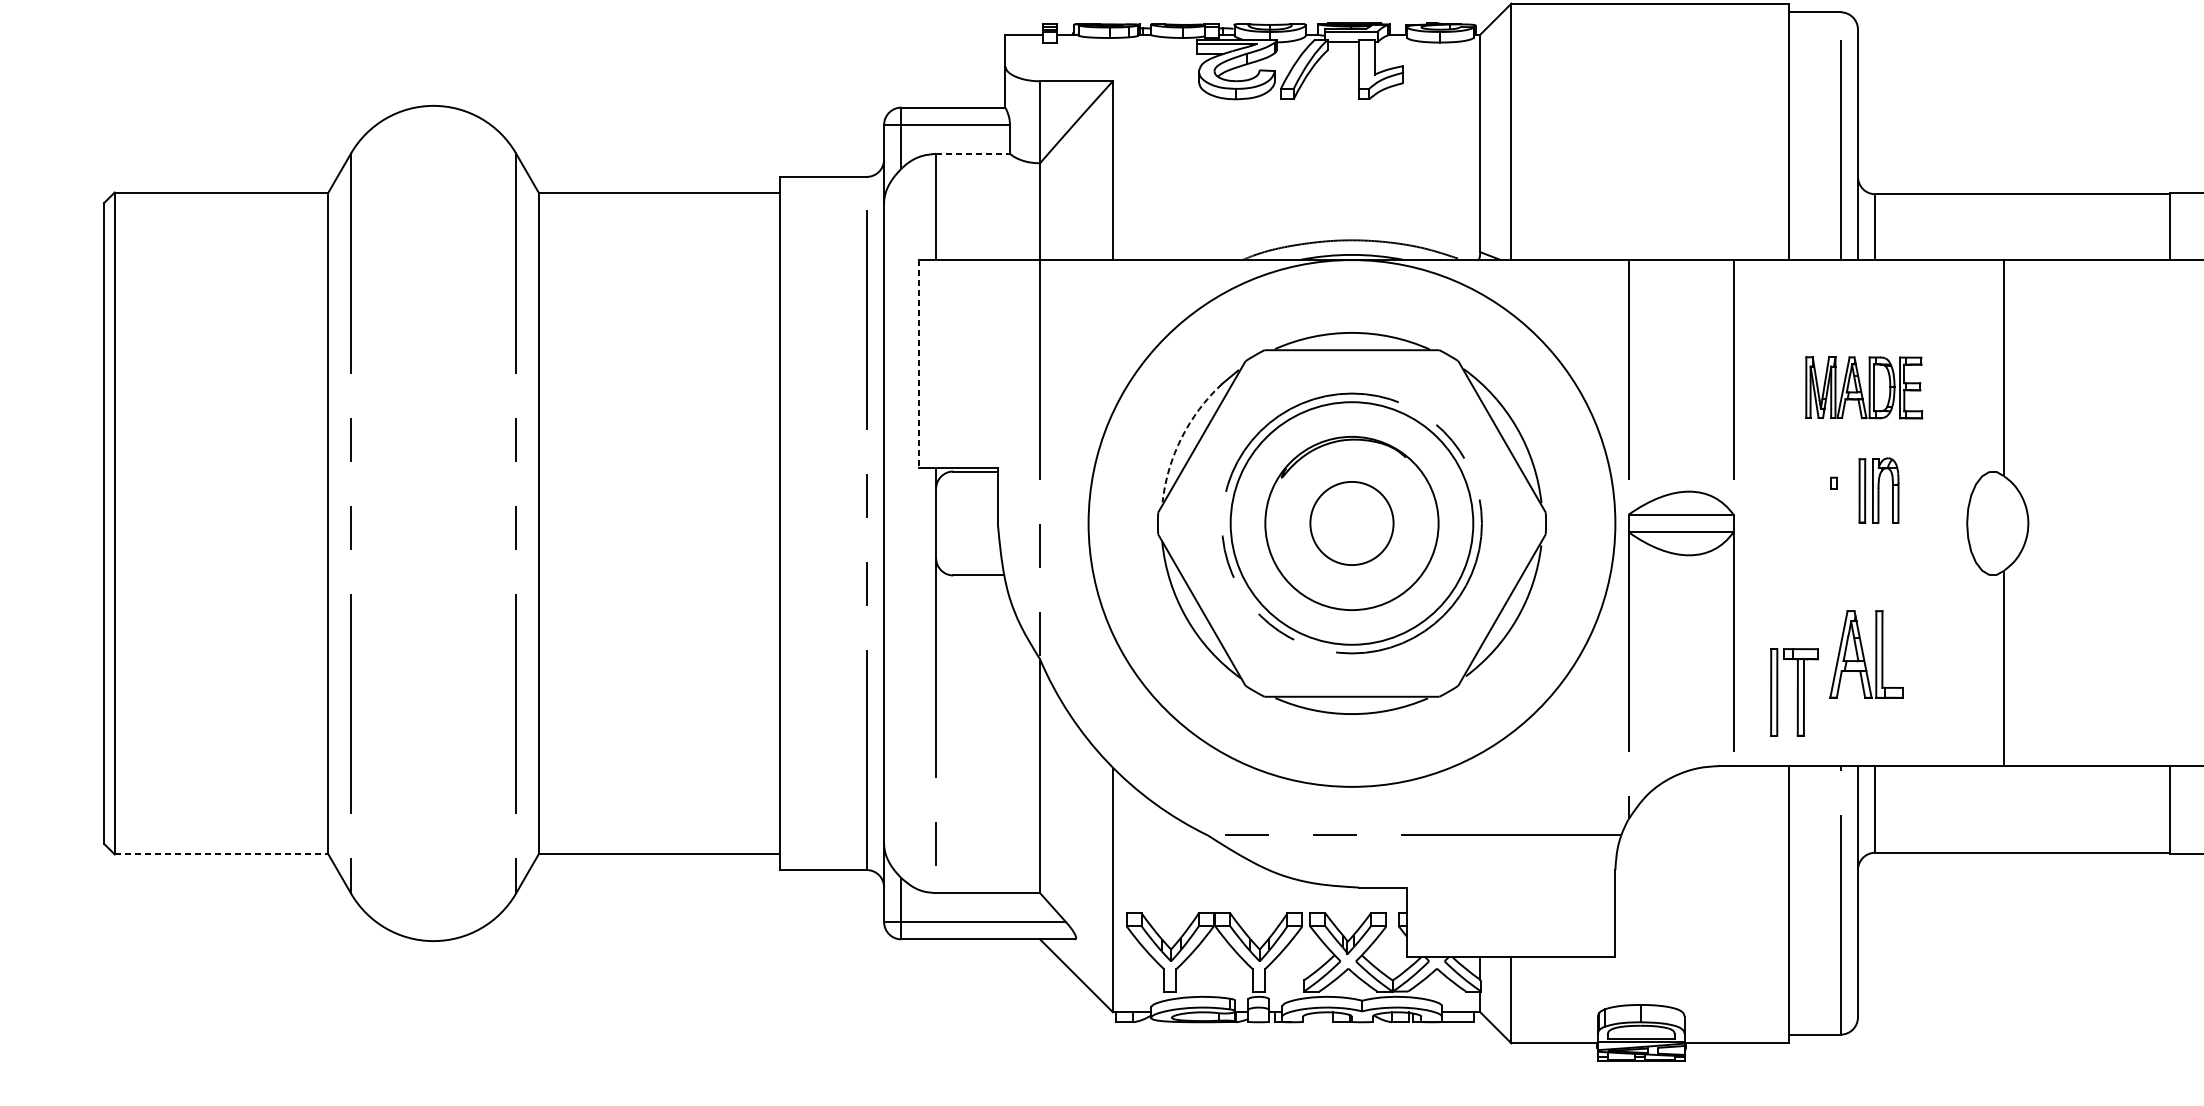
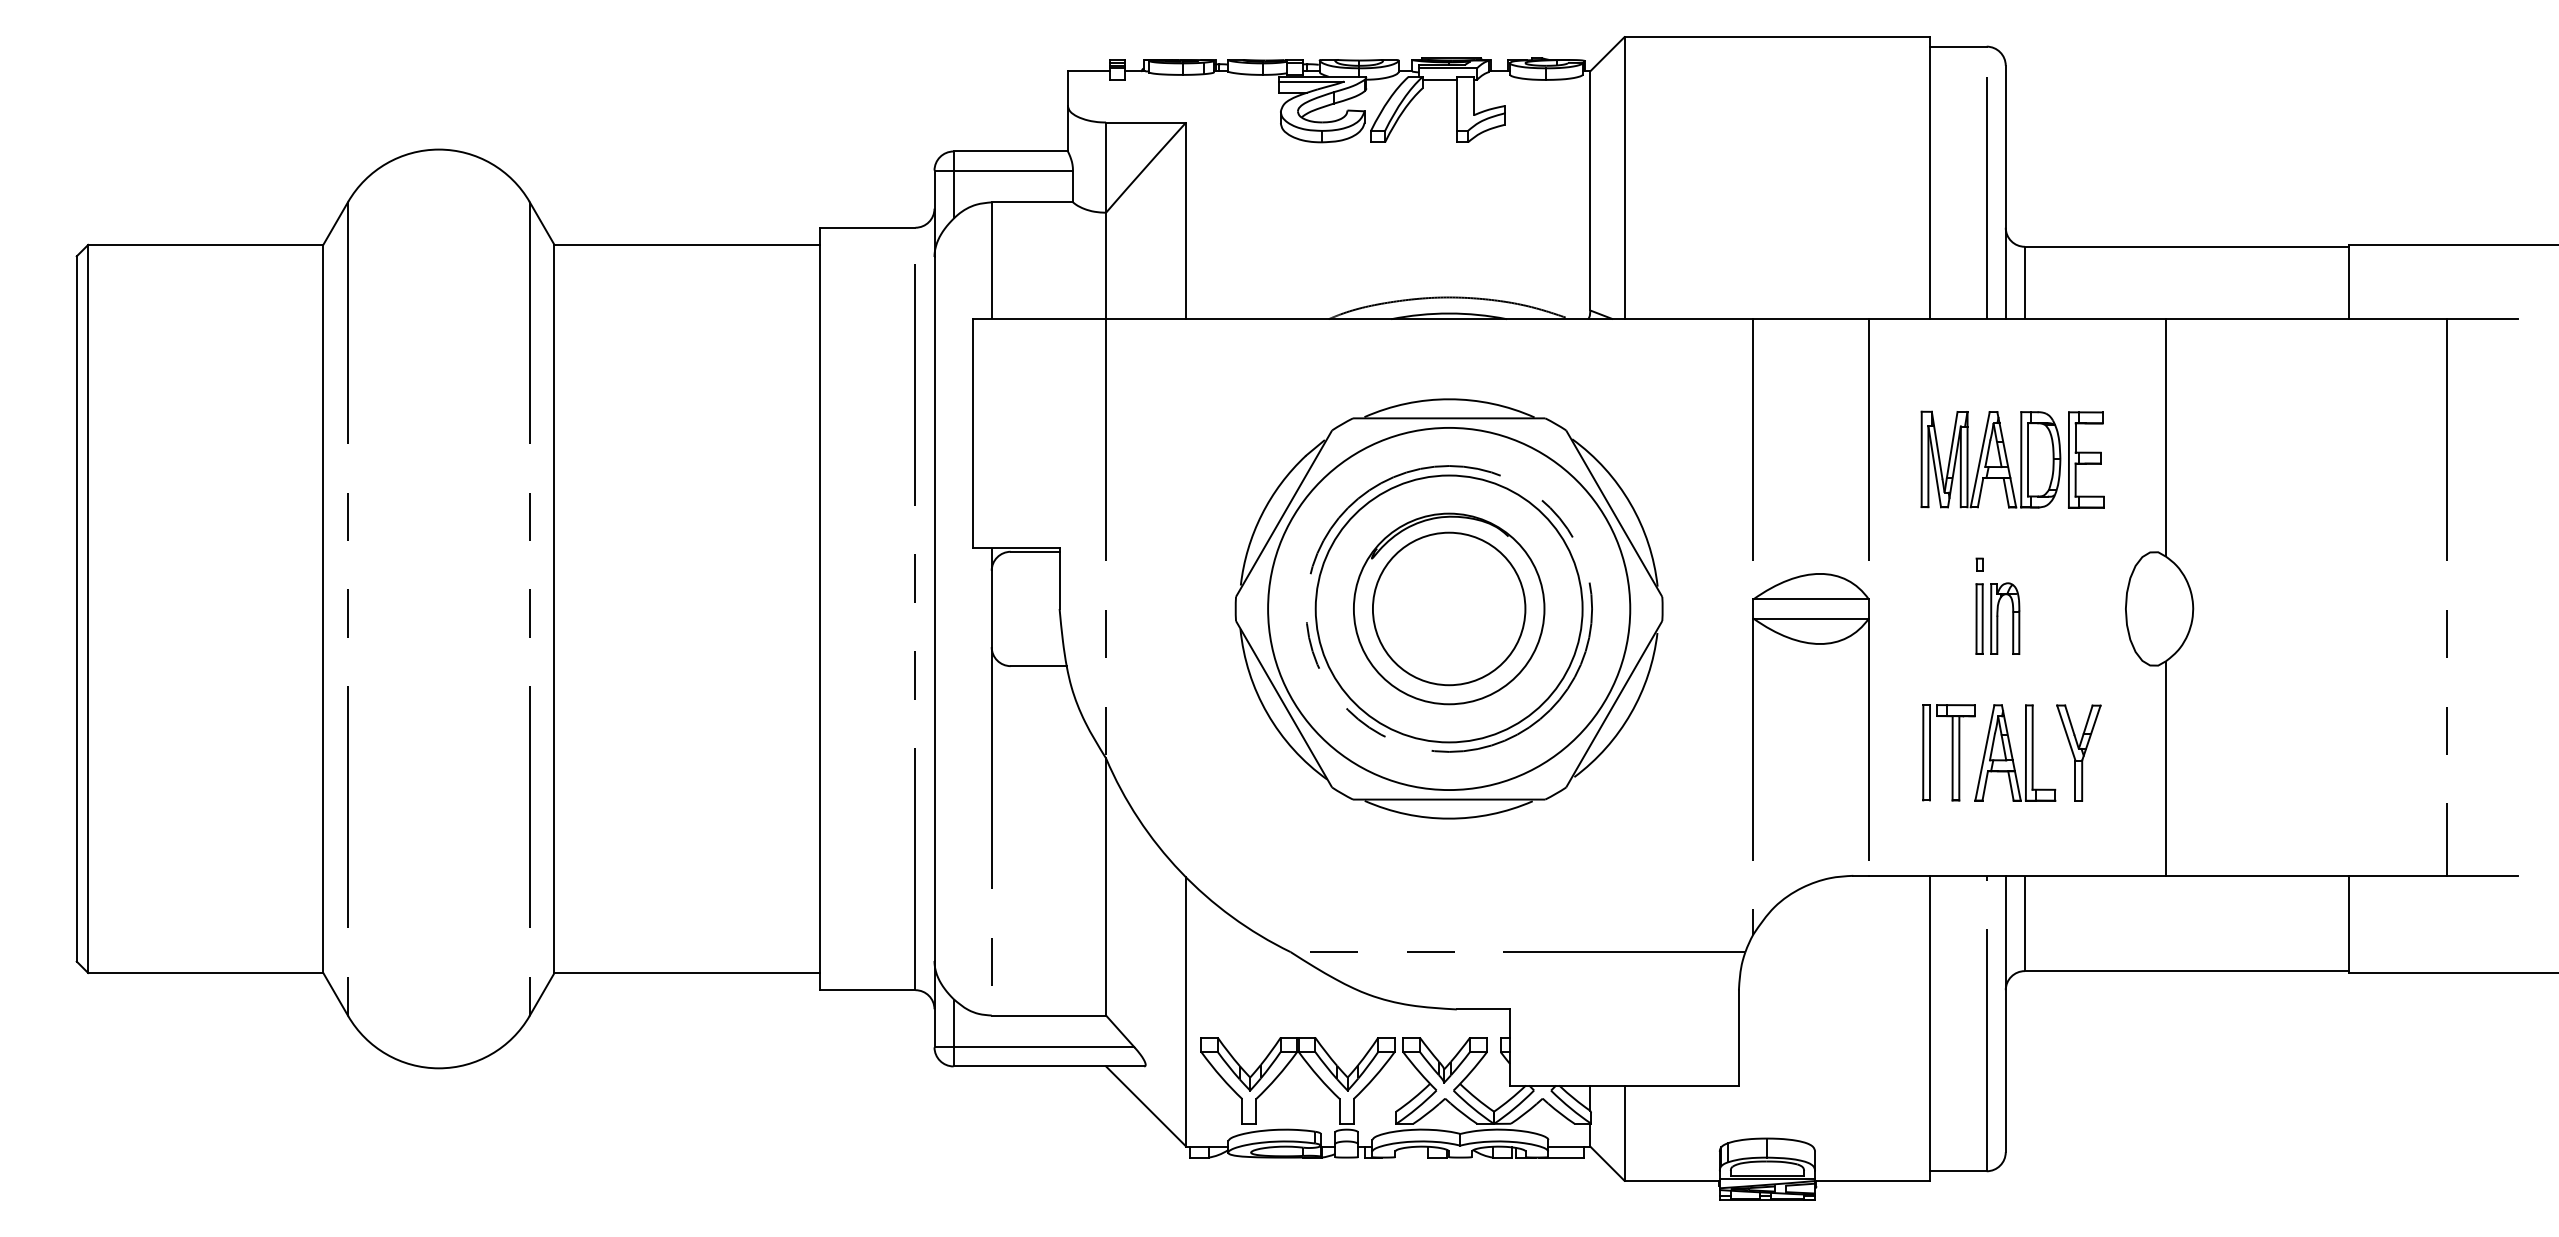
line: (973, 153) -> (1032, 202), dashed -> solid
line: (918, 364) -> (972, 434), dashed -> solid
part: (1864, 387) -> (2012, 459), size x1.43
arc: (1181, 437) -> (1261, 514), dashed -> solid
part: (1878, 490) -> (1997, 618), moved
circle: (1351, 523) -> (1448, 608), size x1.67
circle: (1352, 523) -> (1449, 608), size x0.62
part: (1924, 653) -> (2078, 752), added
part: (1794, 692) -> (1948, 752), moved
line: (221, 854) -> (205, 973), dashed -> solid

